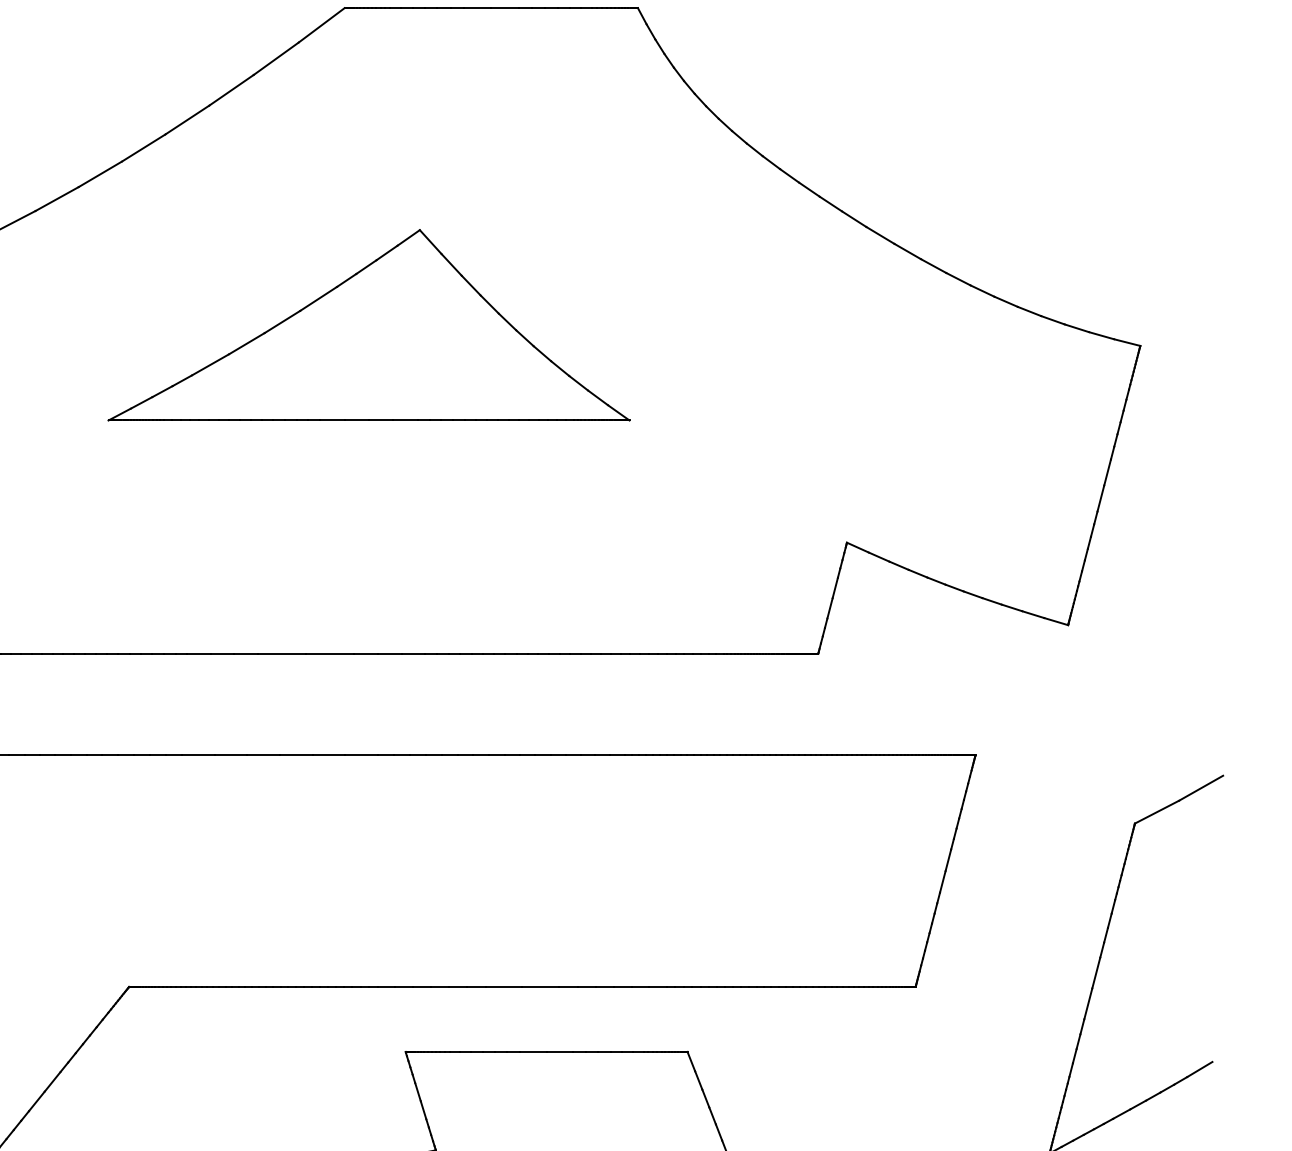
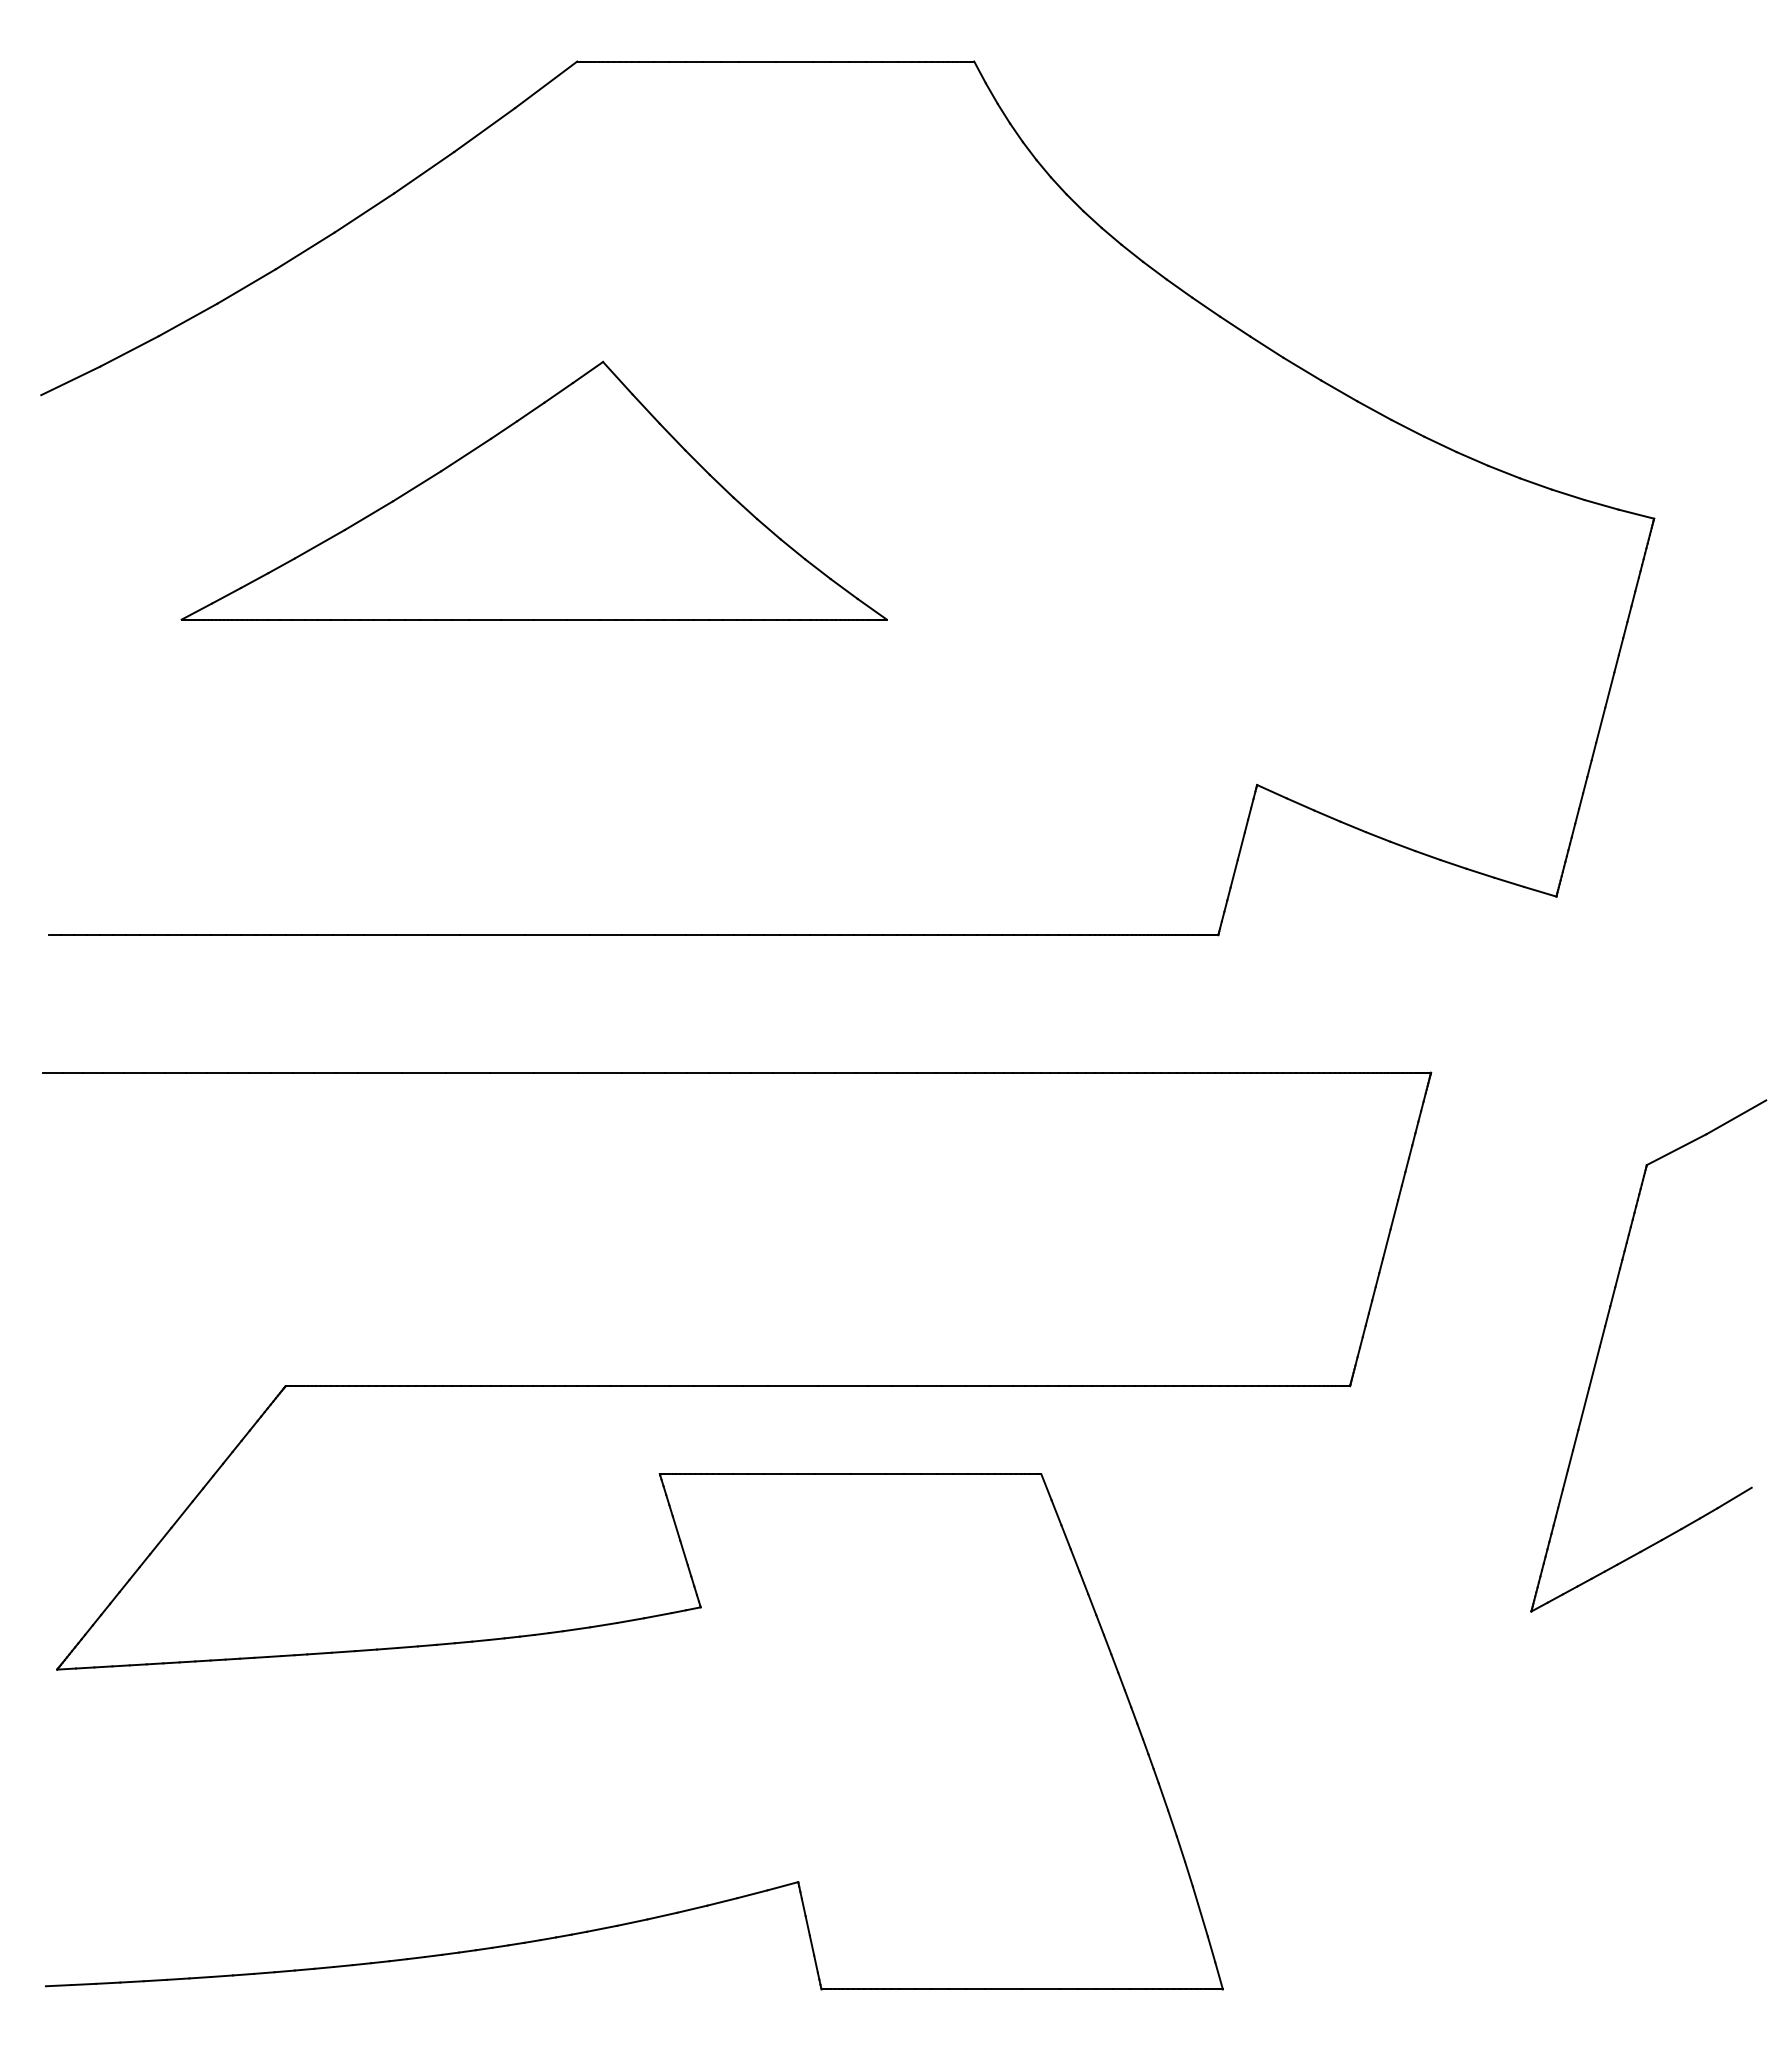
part: (368, 325) -> (533, 490), moved

